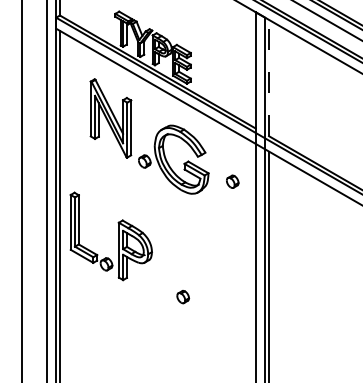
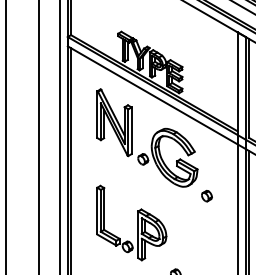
line: (269, 77) -> (249, 87), dashed -> solid
part: (232, 181) -> (206, 195), moved
part: (118, 236) -> (137, 223), moved

